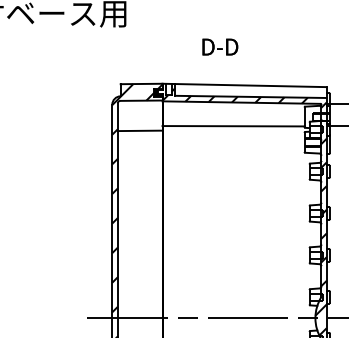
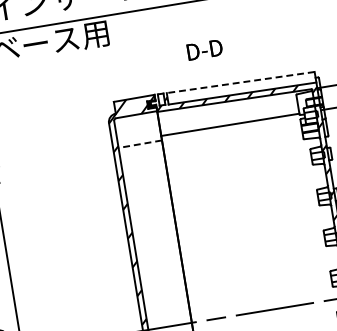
line: (244, 85) -> (234, 83), solid -> dashed
line: (139, 130) -> (139, 143), solid -> dashed

